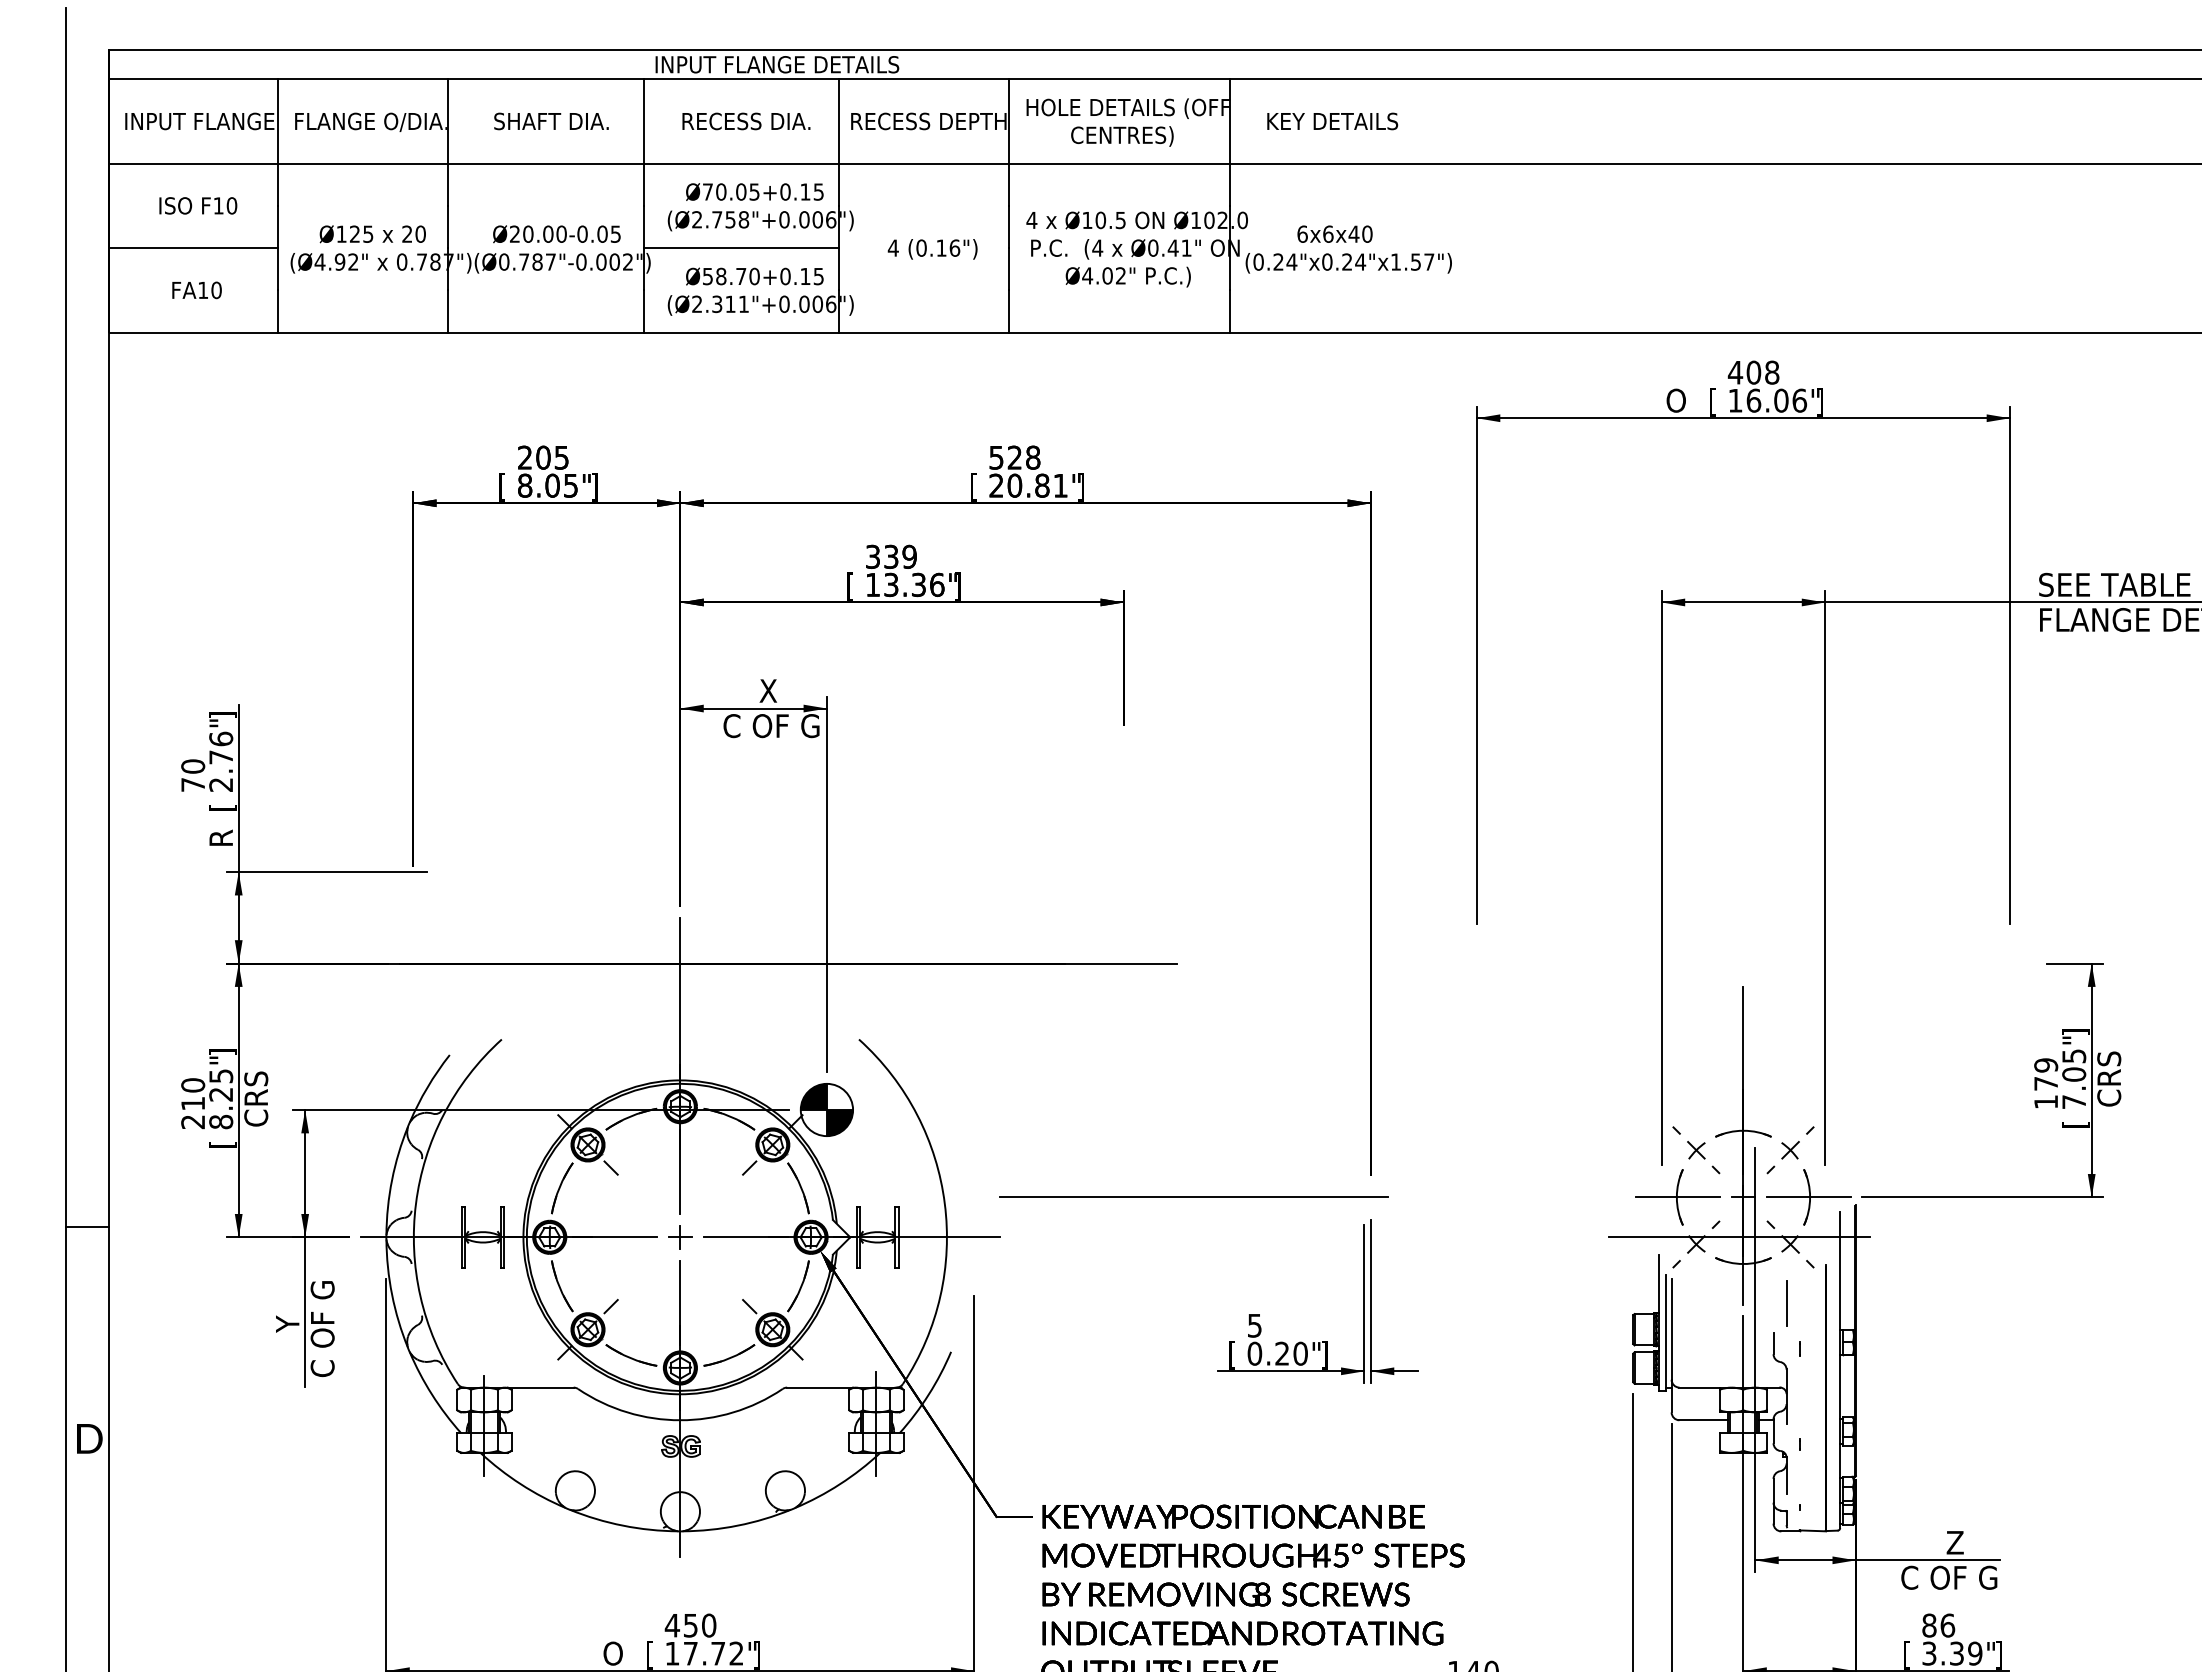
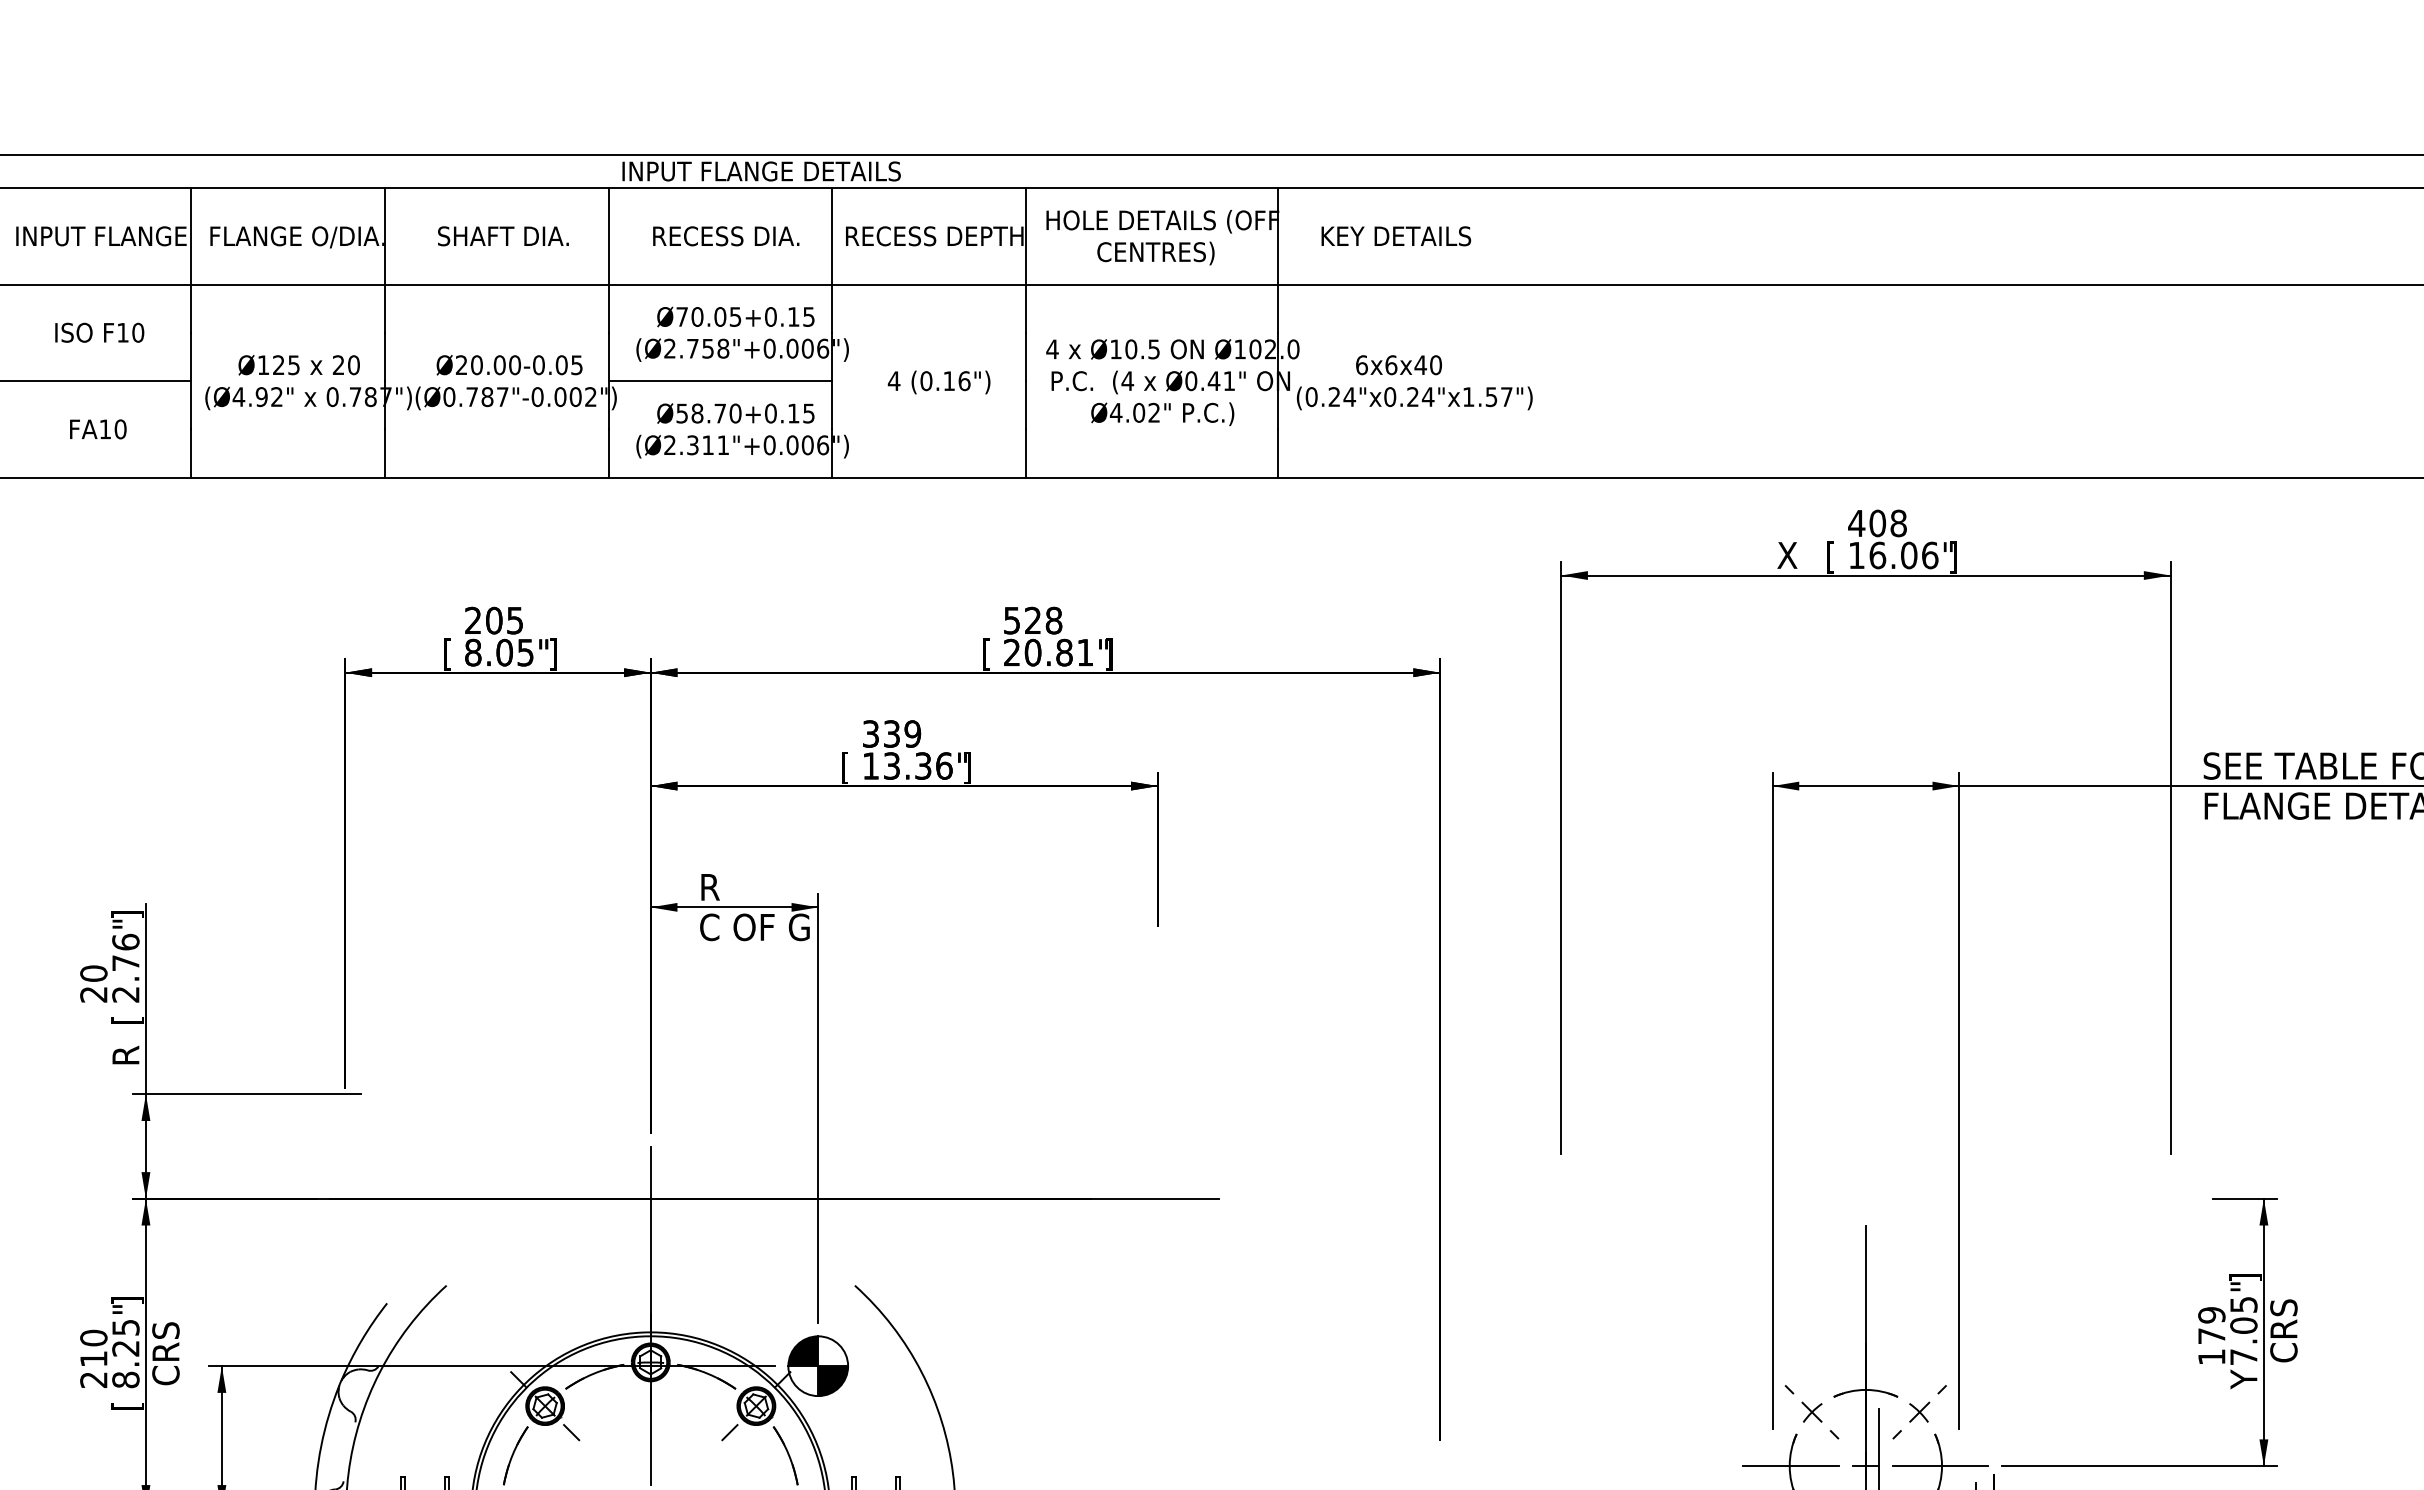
text: (1675, 400) -> (1788, 555), O -> X
text: (750, 690) -> (730, 886), X -> R
text: (192, 784) -> (93, 994), 70 -> 20
text: (2075, 1121) -> (2245, 1379), [ -> Y
line: (1193, 1196) -> (1237, 1465), removed

